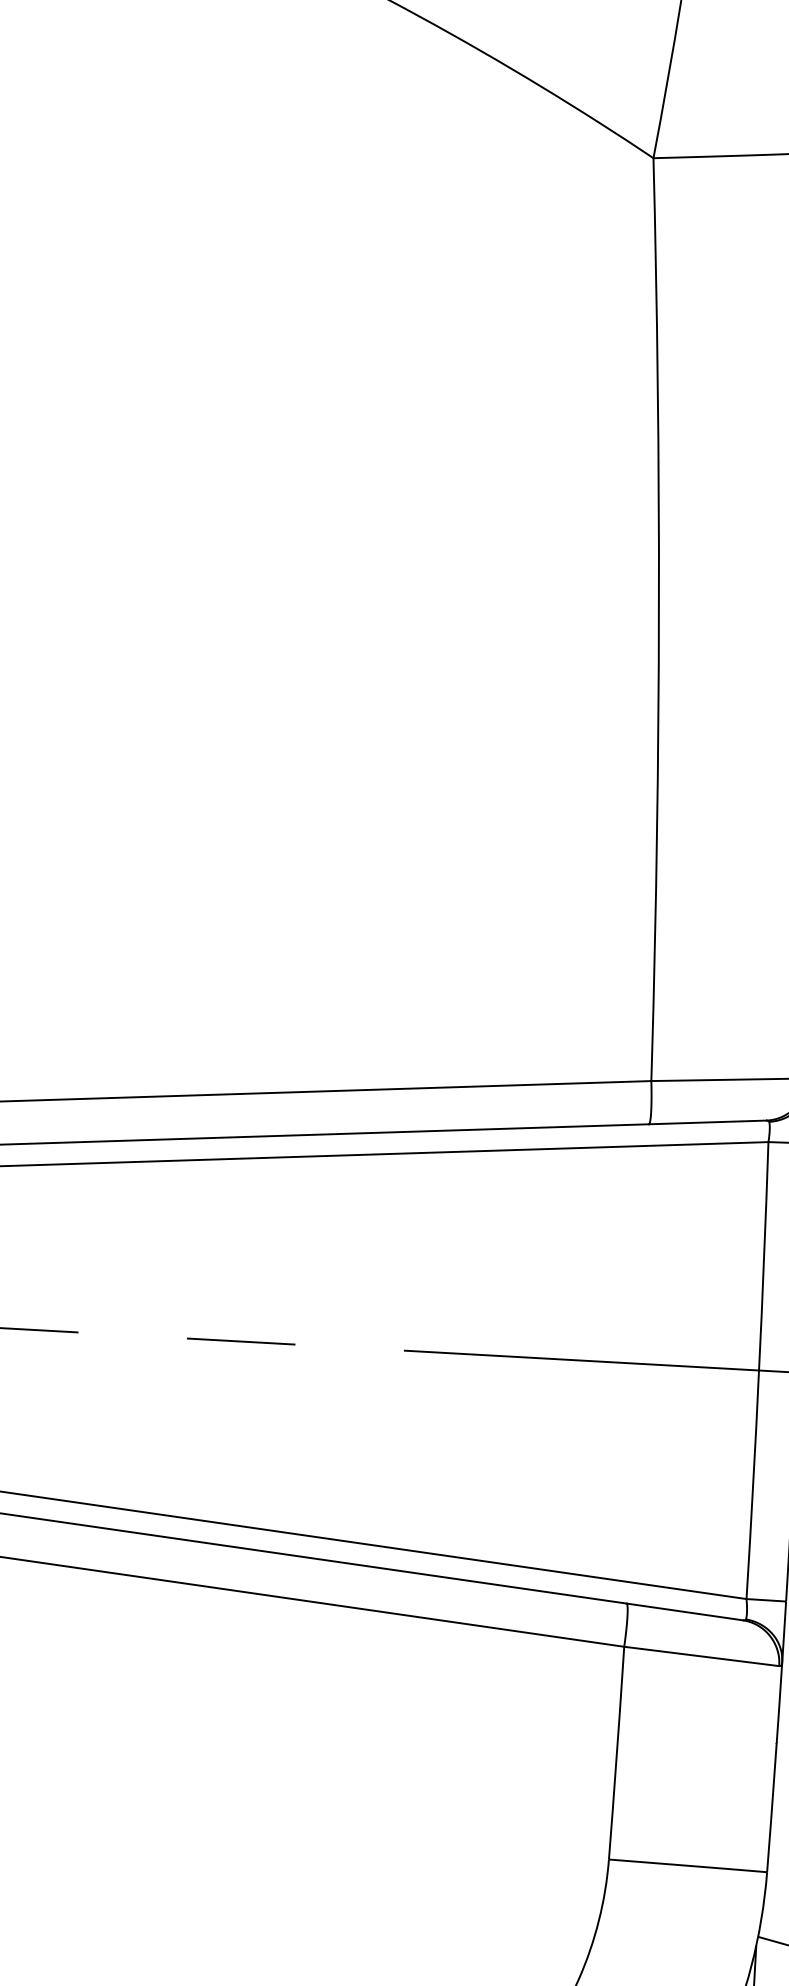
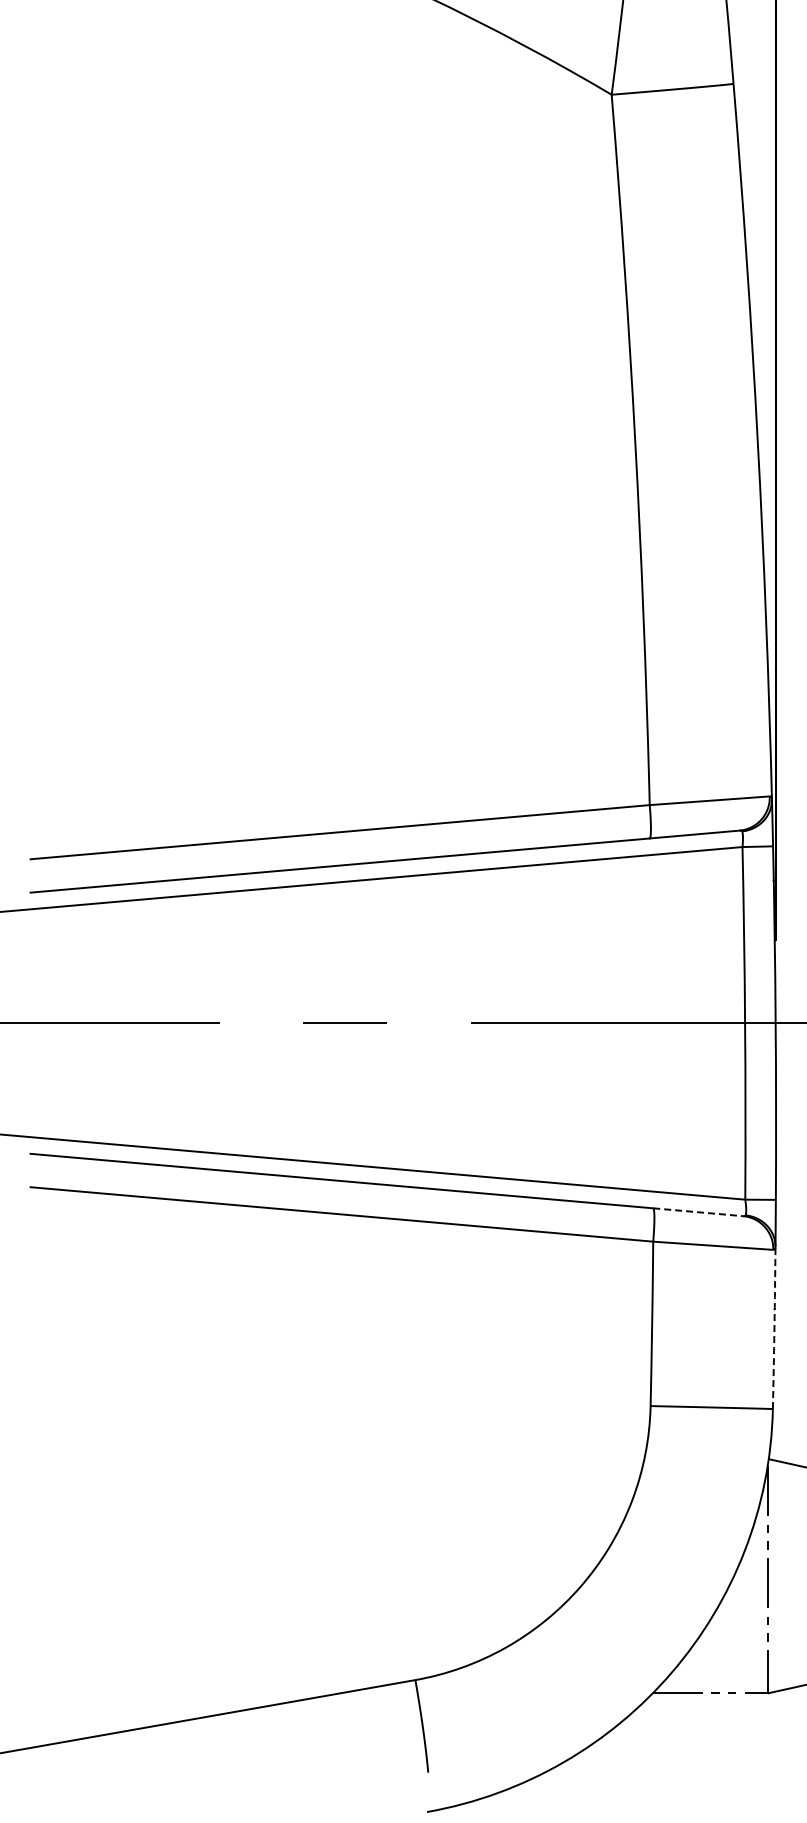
line: (684, 1612) -> (698, 1212), solid -> dashed
arc: (775, 1766) -> (774, 1327), solid -> dashed

